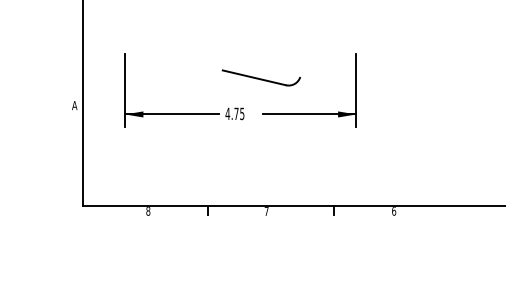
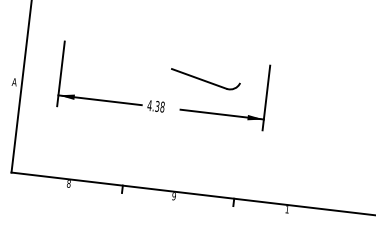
part: (260, 77) -> (204, 79), moved
text: (239, 113) -> (160, 106), 4.75 -> 4.38
text: (266, 211) -> (173, 196), 7 -> 9
text: (394, 211) -> (287, 209), 6 -> 1

